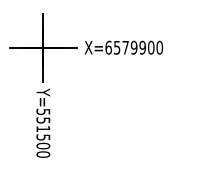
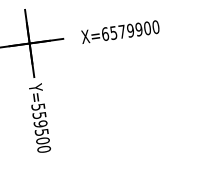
text: (123, 47) -> (120, 31), moved
text: (43, 128) -> (40, 123), Y=551500 -> Y=559500

